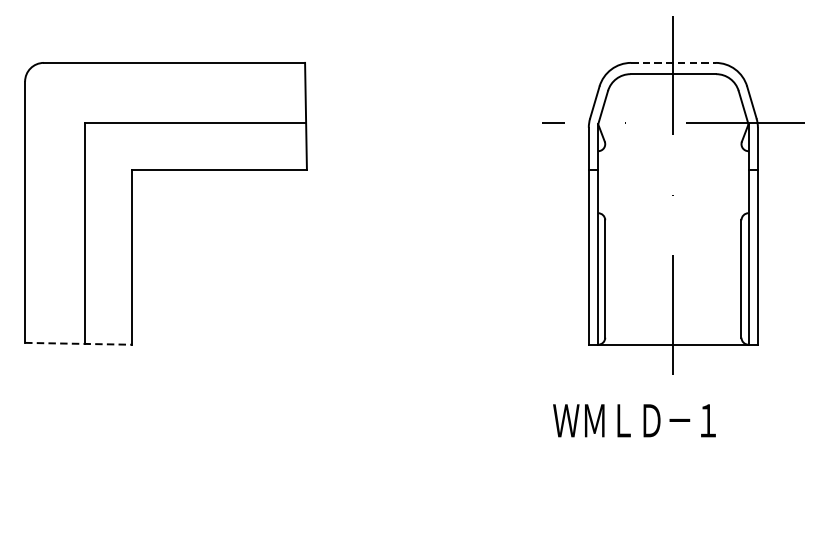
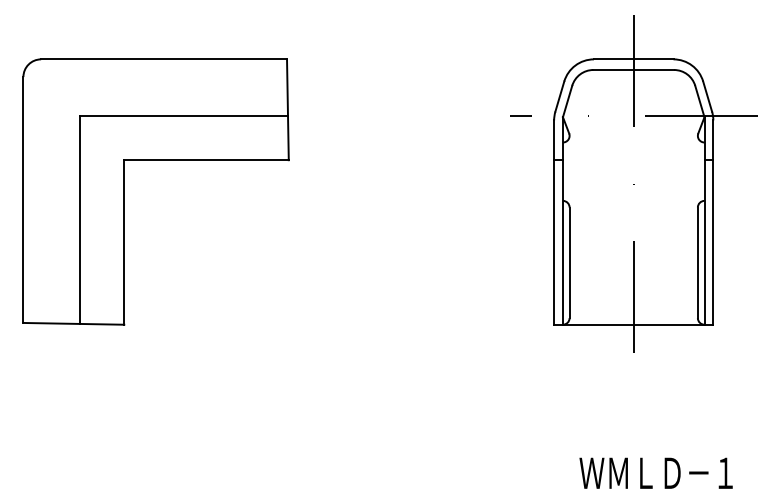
line: (673, 63) -> (633, 59), dashed -> solid
line: (79, 343) -> (74, 323), dashed -> solid
text: (633, 419) -> (655, 472), moved

